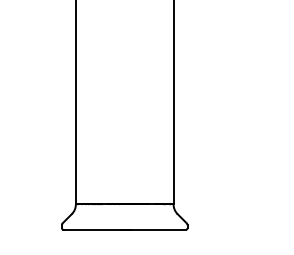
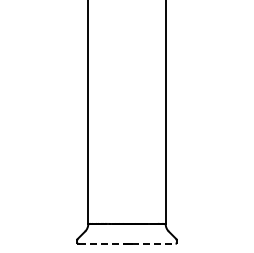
line: (92, 229) -> (101, 243), solid -> dashed
line: (158, 229) -> (153, 243), solid -> dashed

